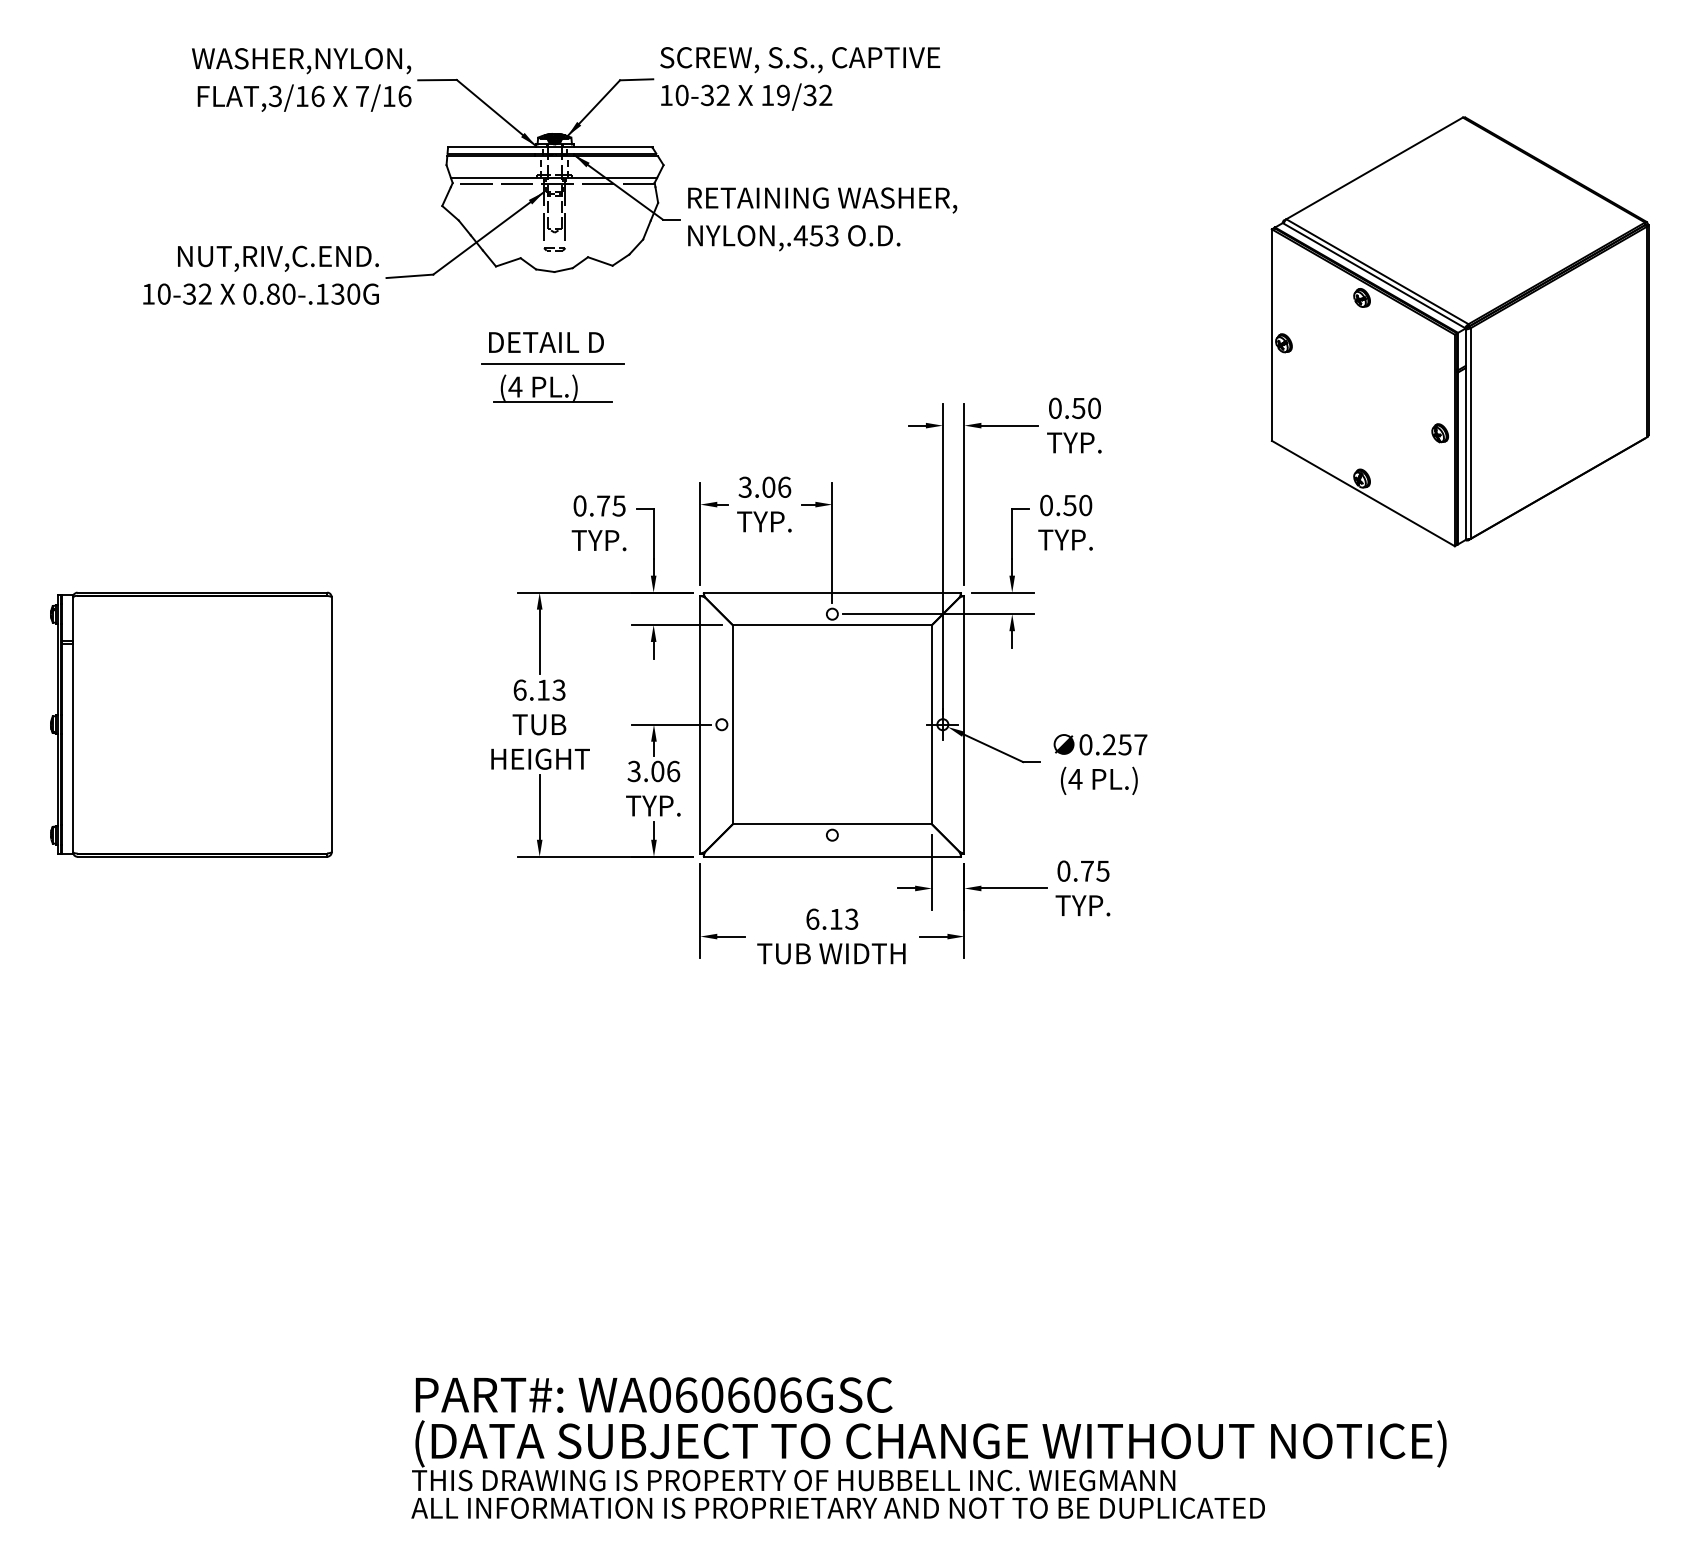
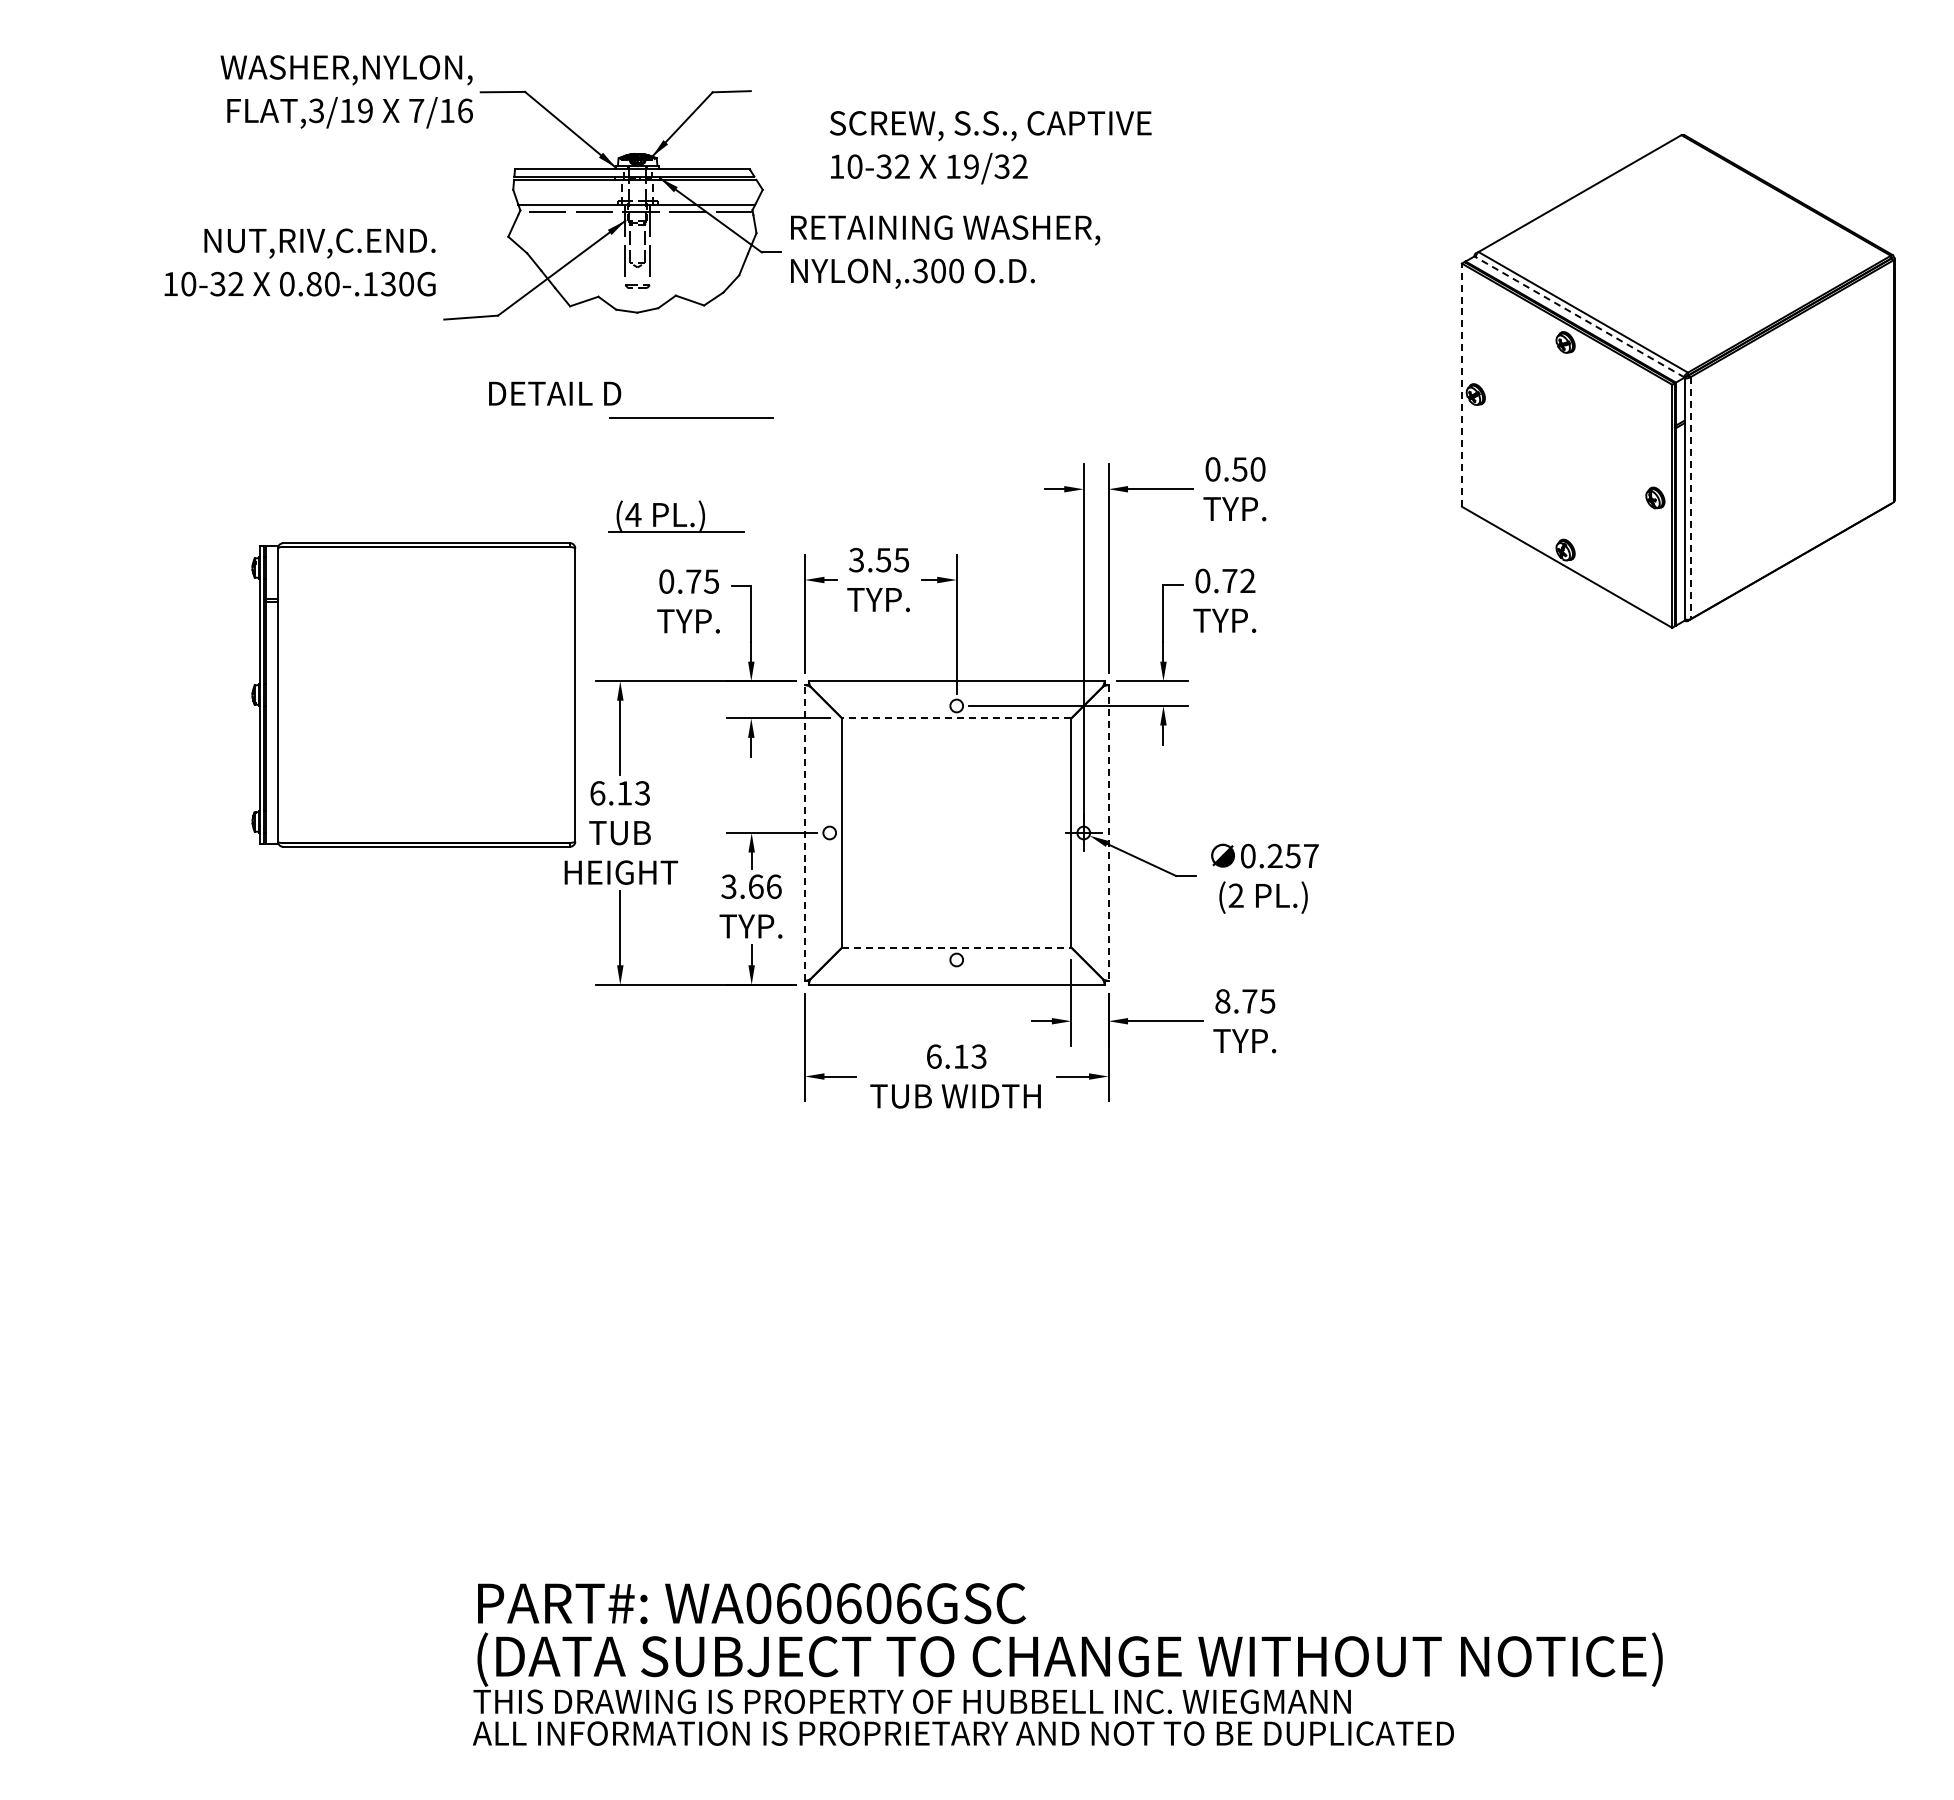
text: (799, 78) -> (990, 147), moved
text: (317, 96) -> (365, 110), FLAT,3/16 -> FLAT,3/19
text: (815, 235) -> (937, 270), NYLON,.453 -> NYLON,.300
text: (260, 275) -> (299, 262), moved
line: (1374, 275) -> (1579, 316), solid -> dashed
line: (1271, 335) -> (1461, 385), solid -> dashed
text: (546, 342) -> (555, 393), moved
line: (552, 363) -> (691, 417), moved
part: (552, 388) -> (676, 516), moved
line: (1470, 433) -> (1690, 498), solid -> dashed
text: (776, 486) -> (892, 559), 3.06 -> 3.55
text: (1077, 505) -> (1238, 580), 0.50 -> 0.72
line: (832, 625) -> (956, 718), solid -> dashed
part: (190, 724) -> (413, 694), moved
line: (699, 724) -> (804, 832), solid -> dashed
line: (964, 725) -> (1108, 833), solid -> dashed
text: (657, 771) -> (755, 886), 3.06 -> 3.66
text: (1075, 779) -> (1236, 895), (4 -> (2
line: (832, 824) -> (956, 947), solid -> dashed
text: (1063, 871) -> (1222, 1001), 0.75 -> 8.75

